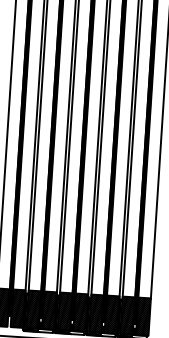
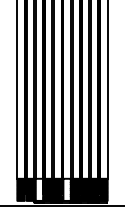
hatch: (33, 309) -> (39, 189), removed
hatch: (79, 312) -> (66, 189), removed

